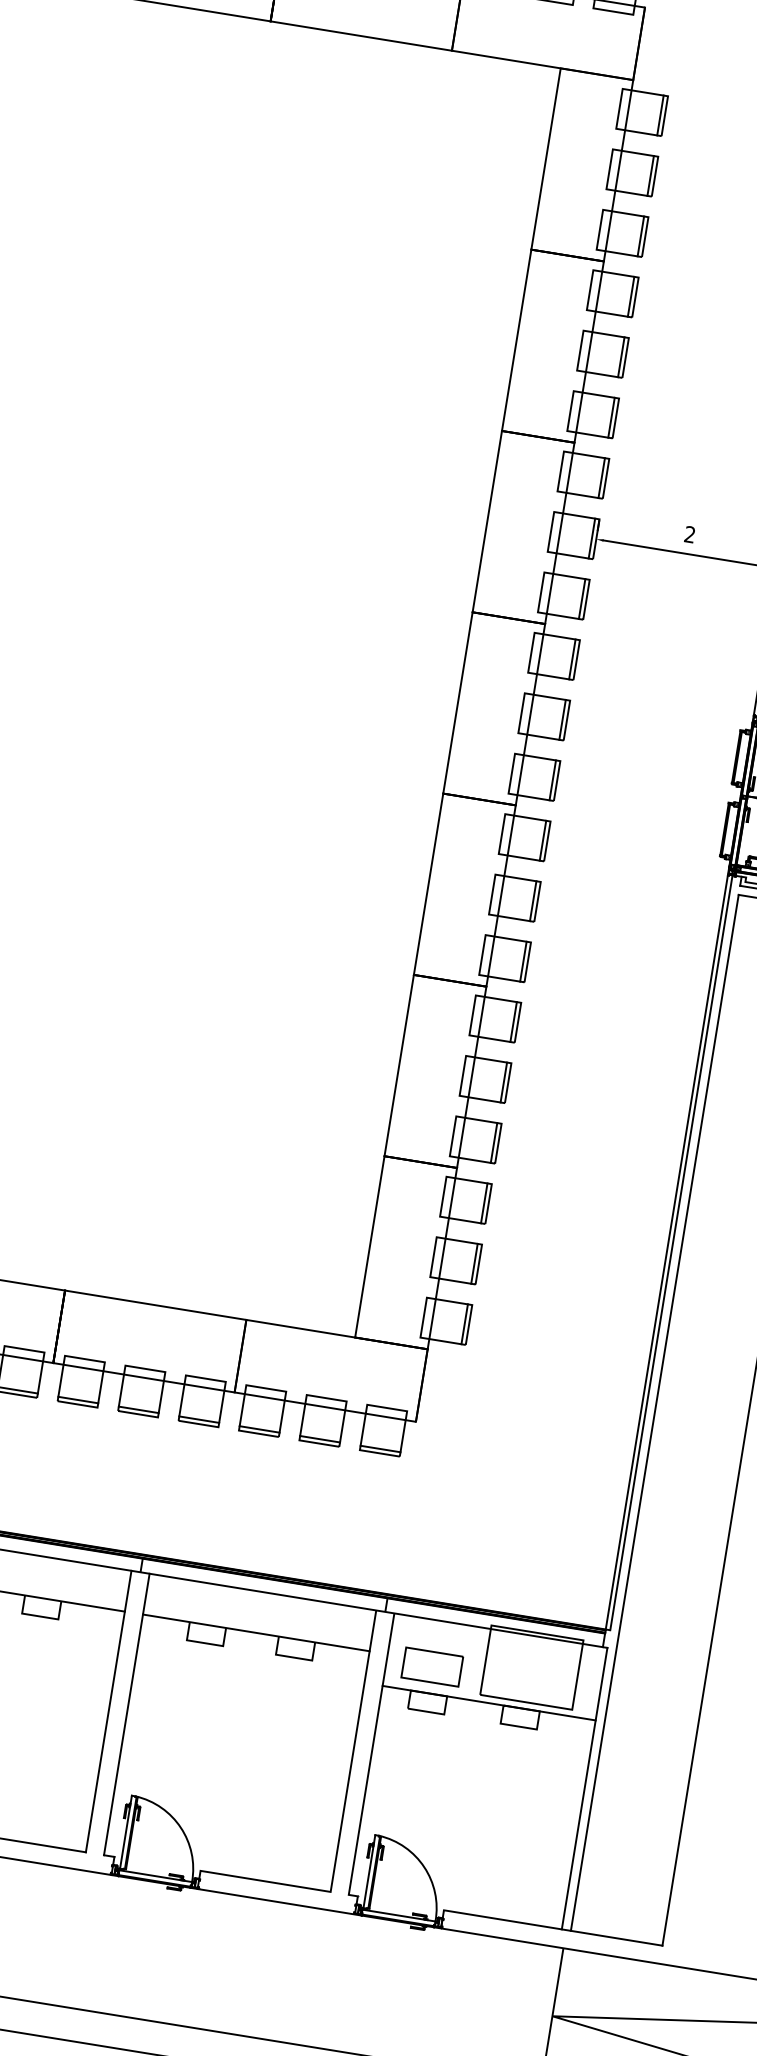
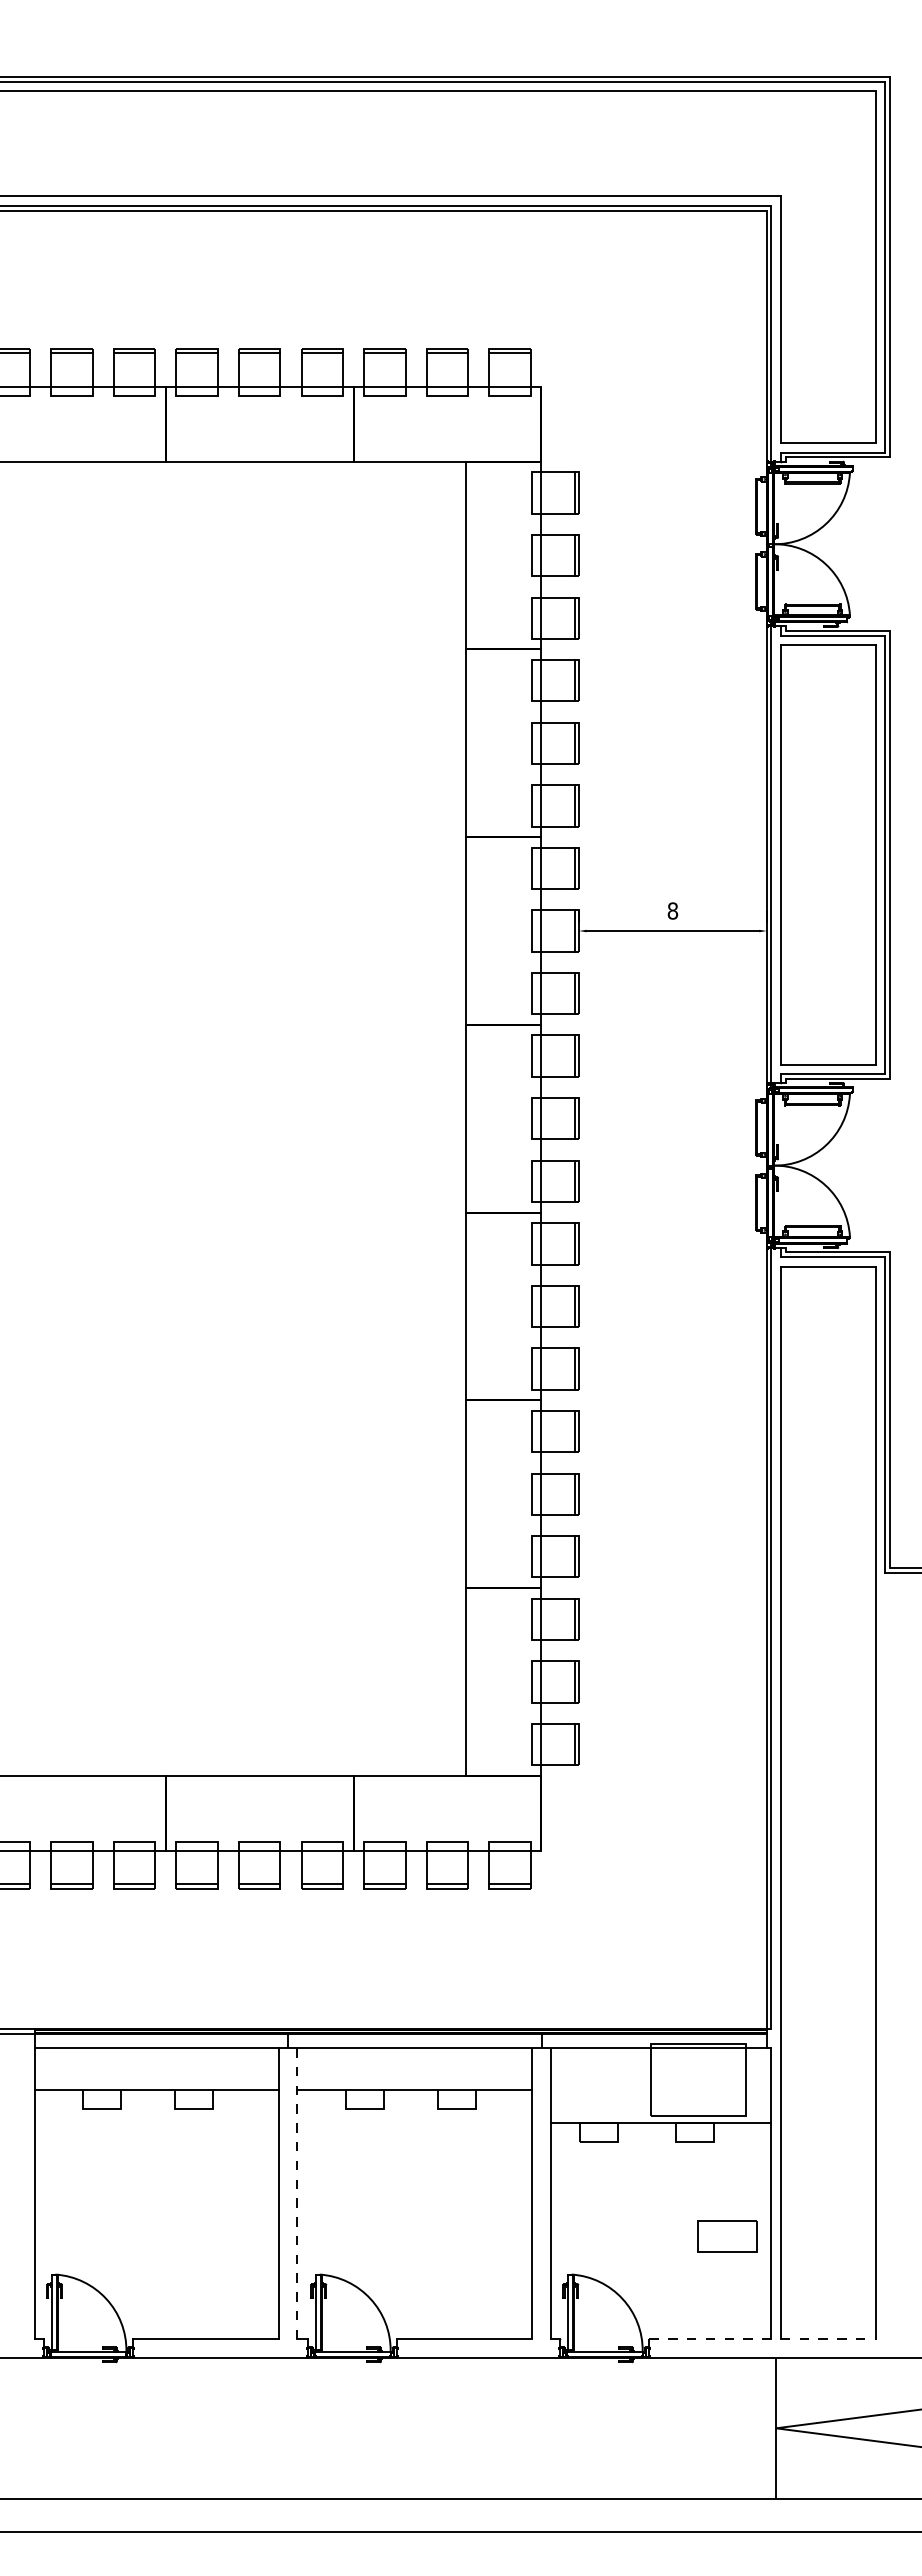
text: (689, 534) -> (672, 910), 2 -> 8
part: (431, 1666) -> (727, 2236), moved
line: (126, 1714) -> (297, 2193), solid -> dashed
line: (554, 1928) -> (763, 2339), solid -> dashed

